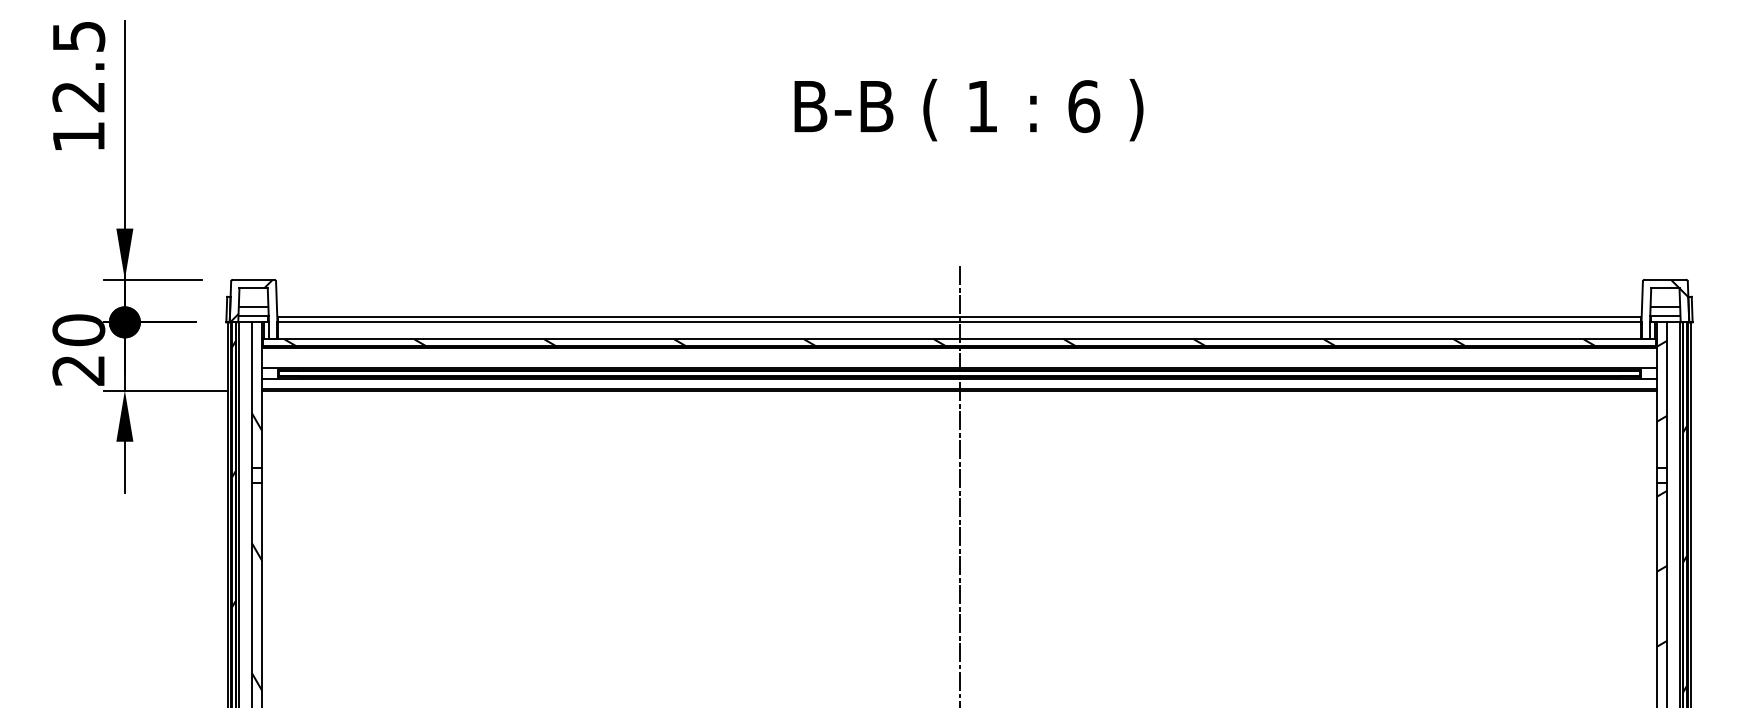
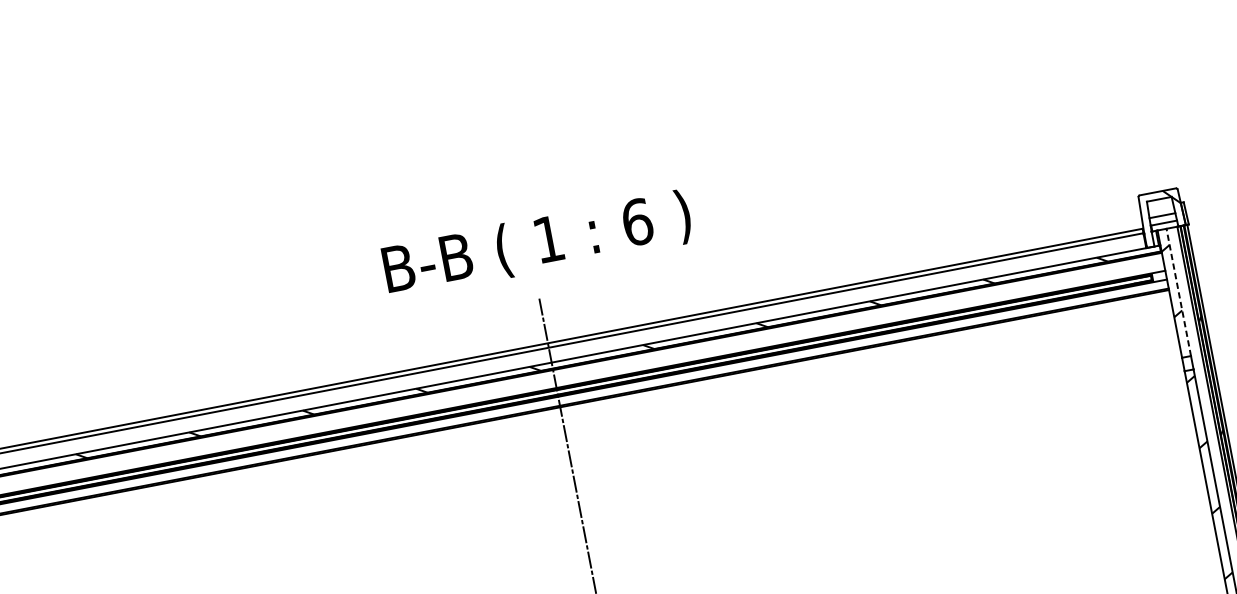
text: (968, 110) -> (537, 245), moved
line: (1667, 395) -> (1179, 292), solid -> dashed

